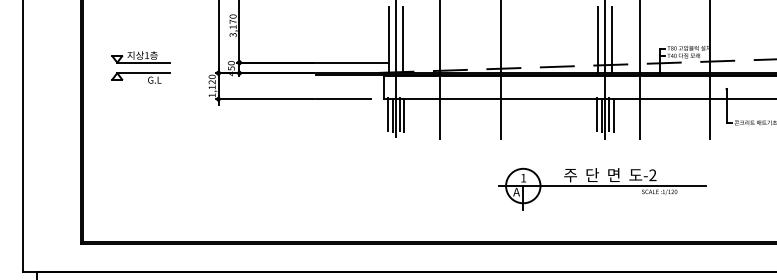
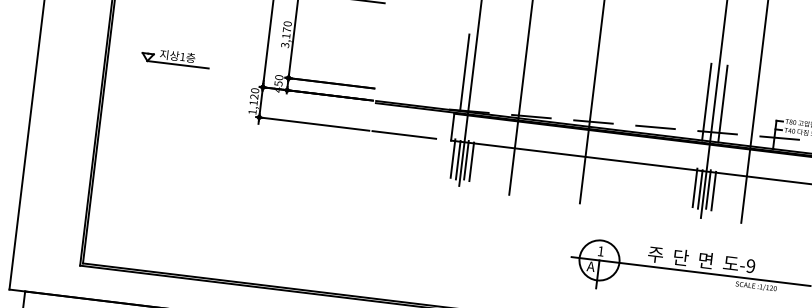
line: (403, 39) -> (481, 74), removed
line: (352, 62) -> (419, 93), removed
part: (140, 77) -> (172, 81), removed
text: (652, 175) -> (750, 266), -2 -> -9

